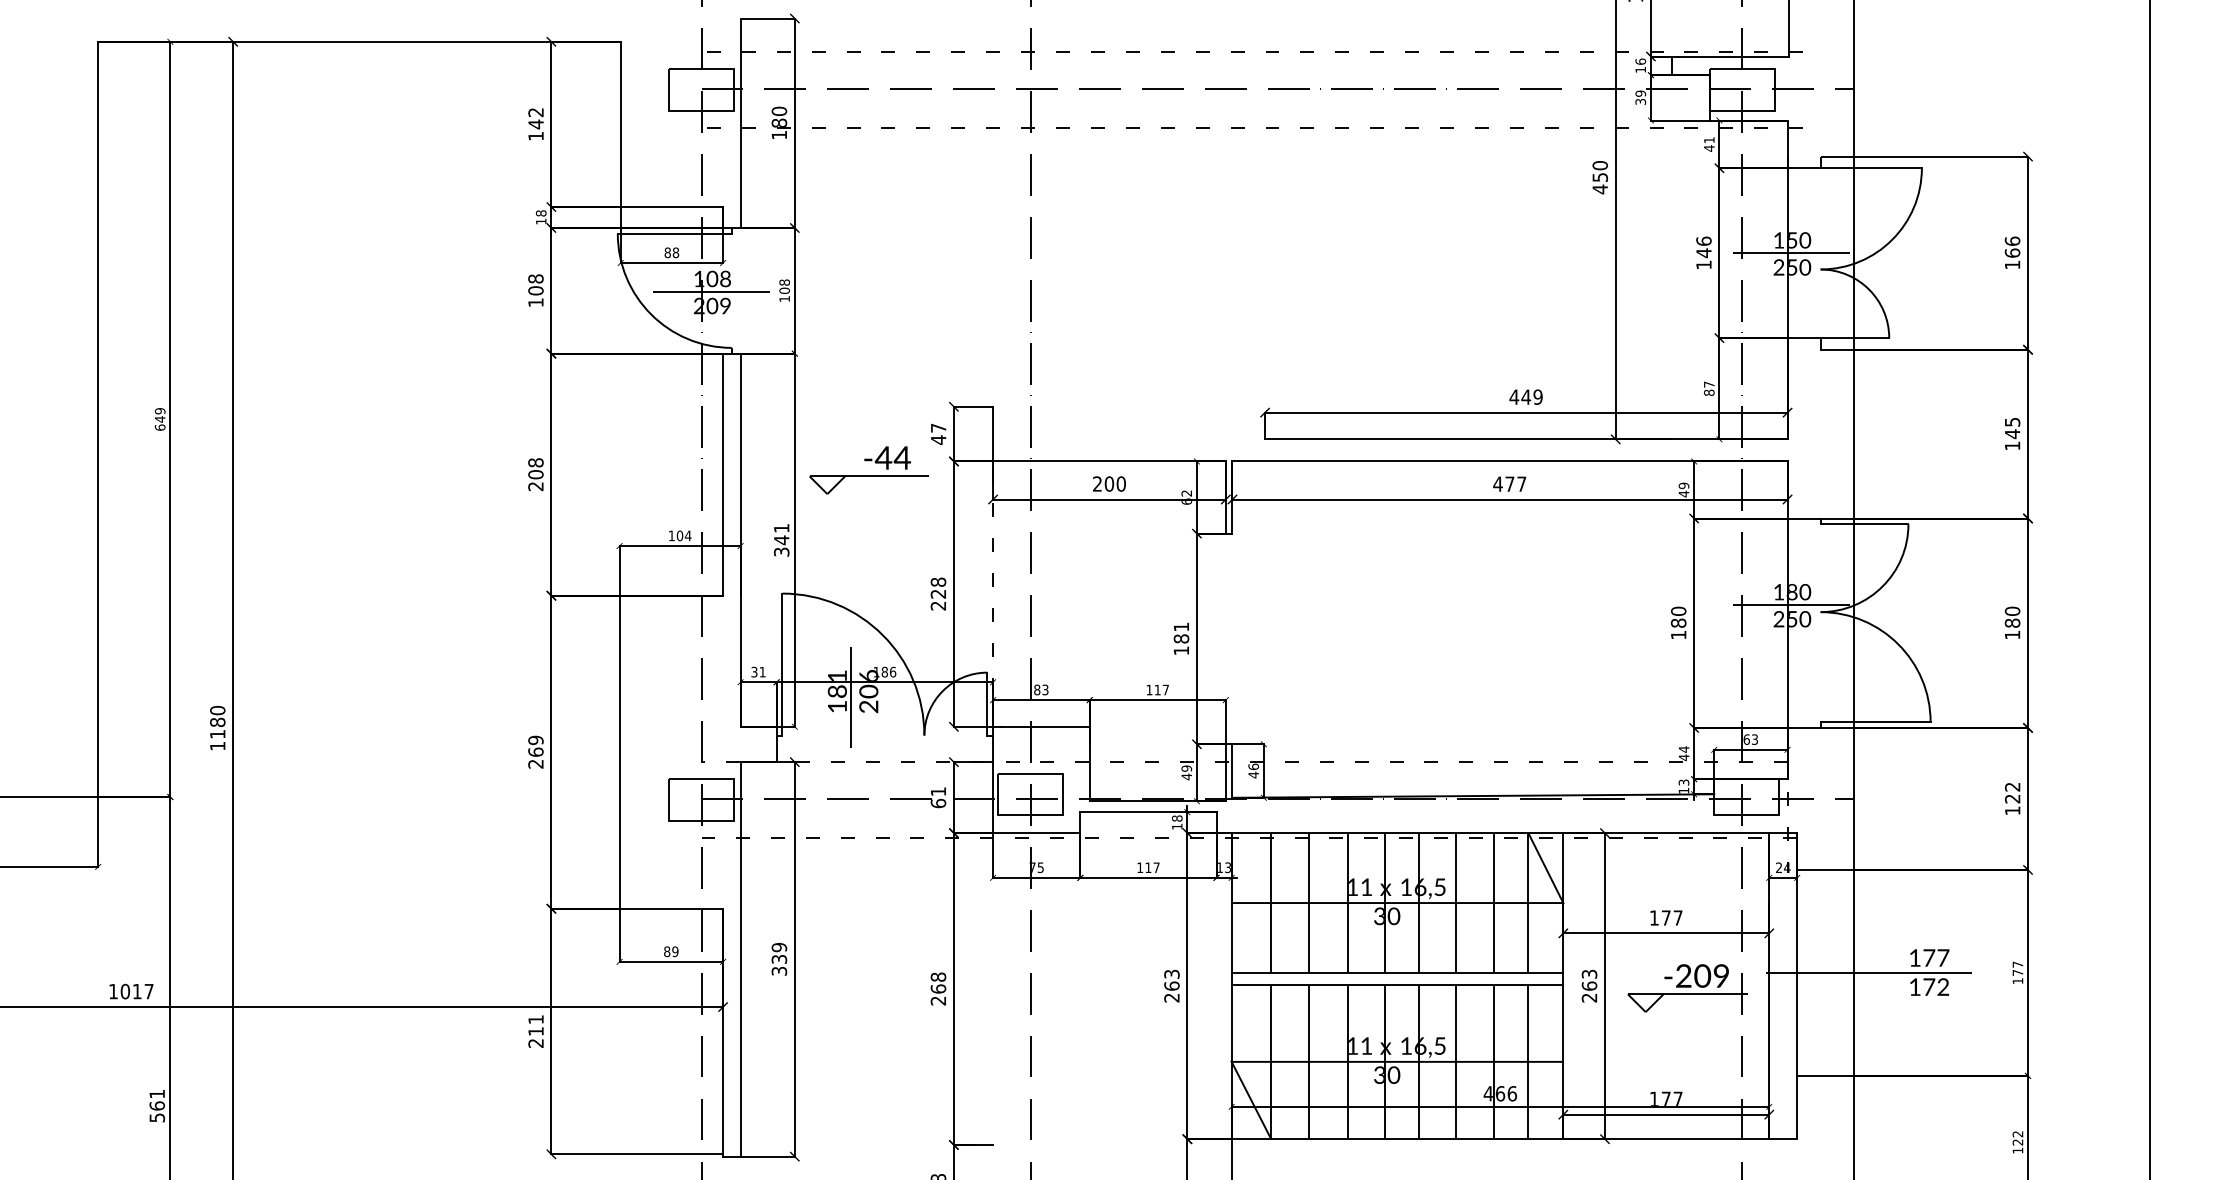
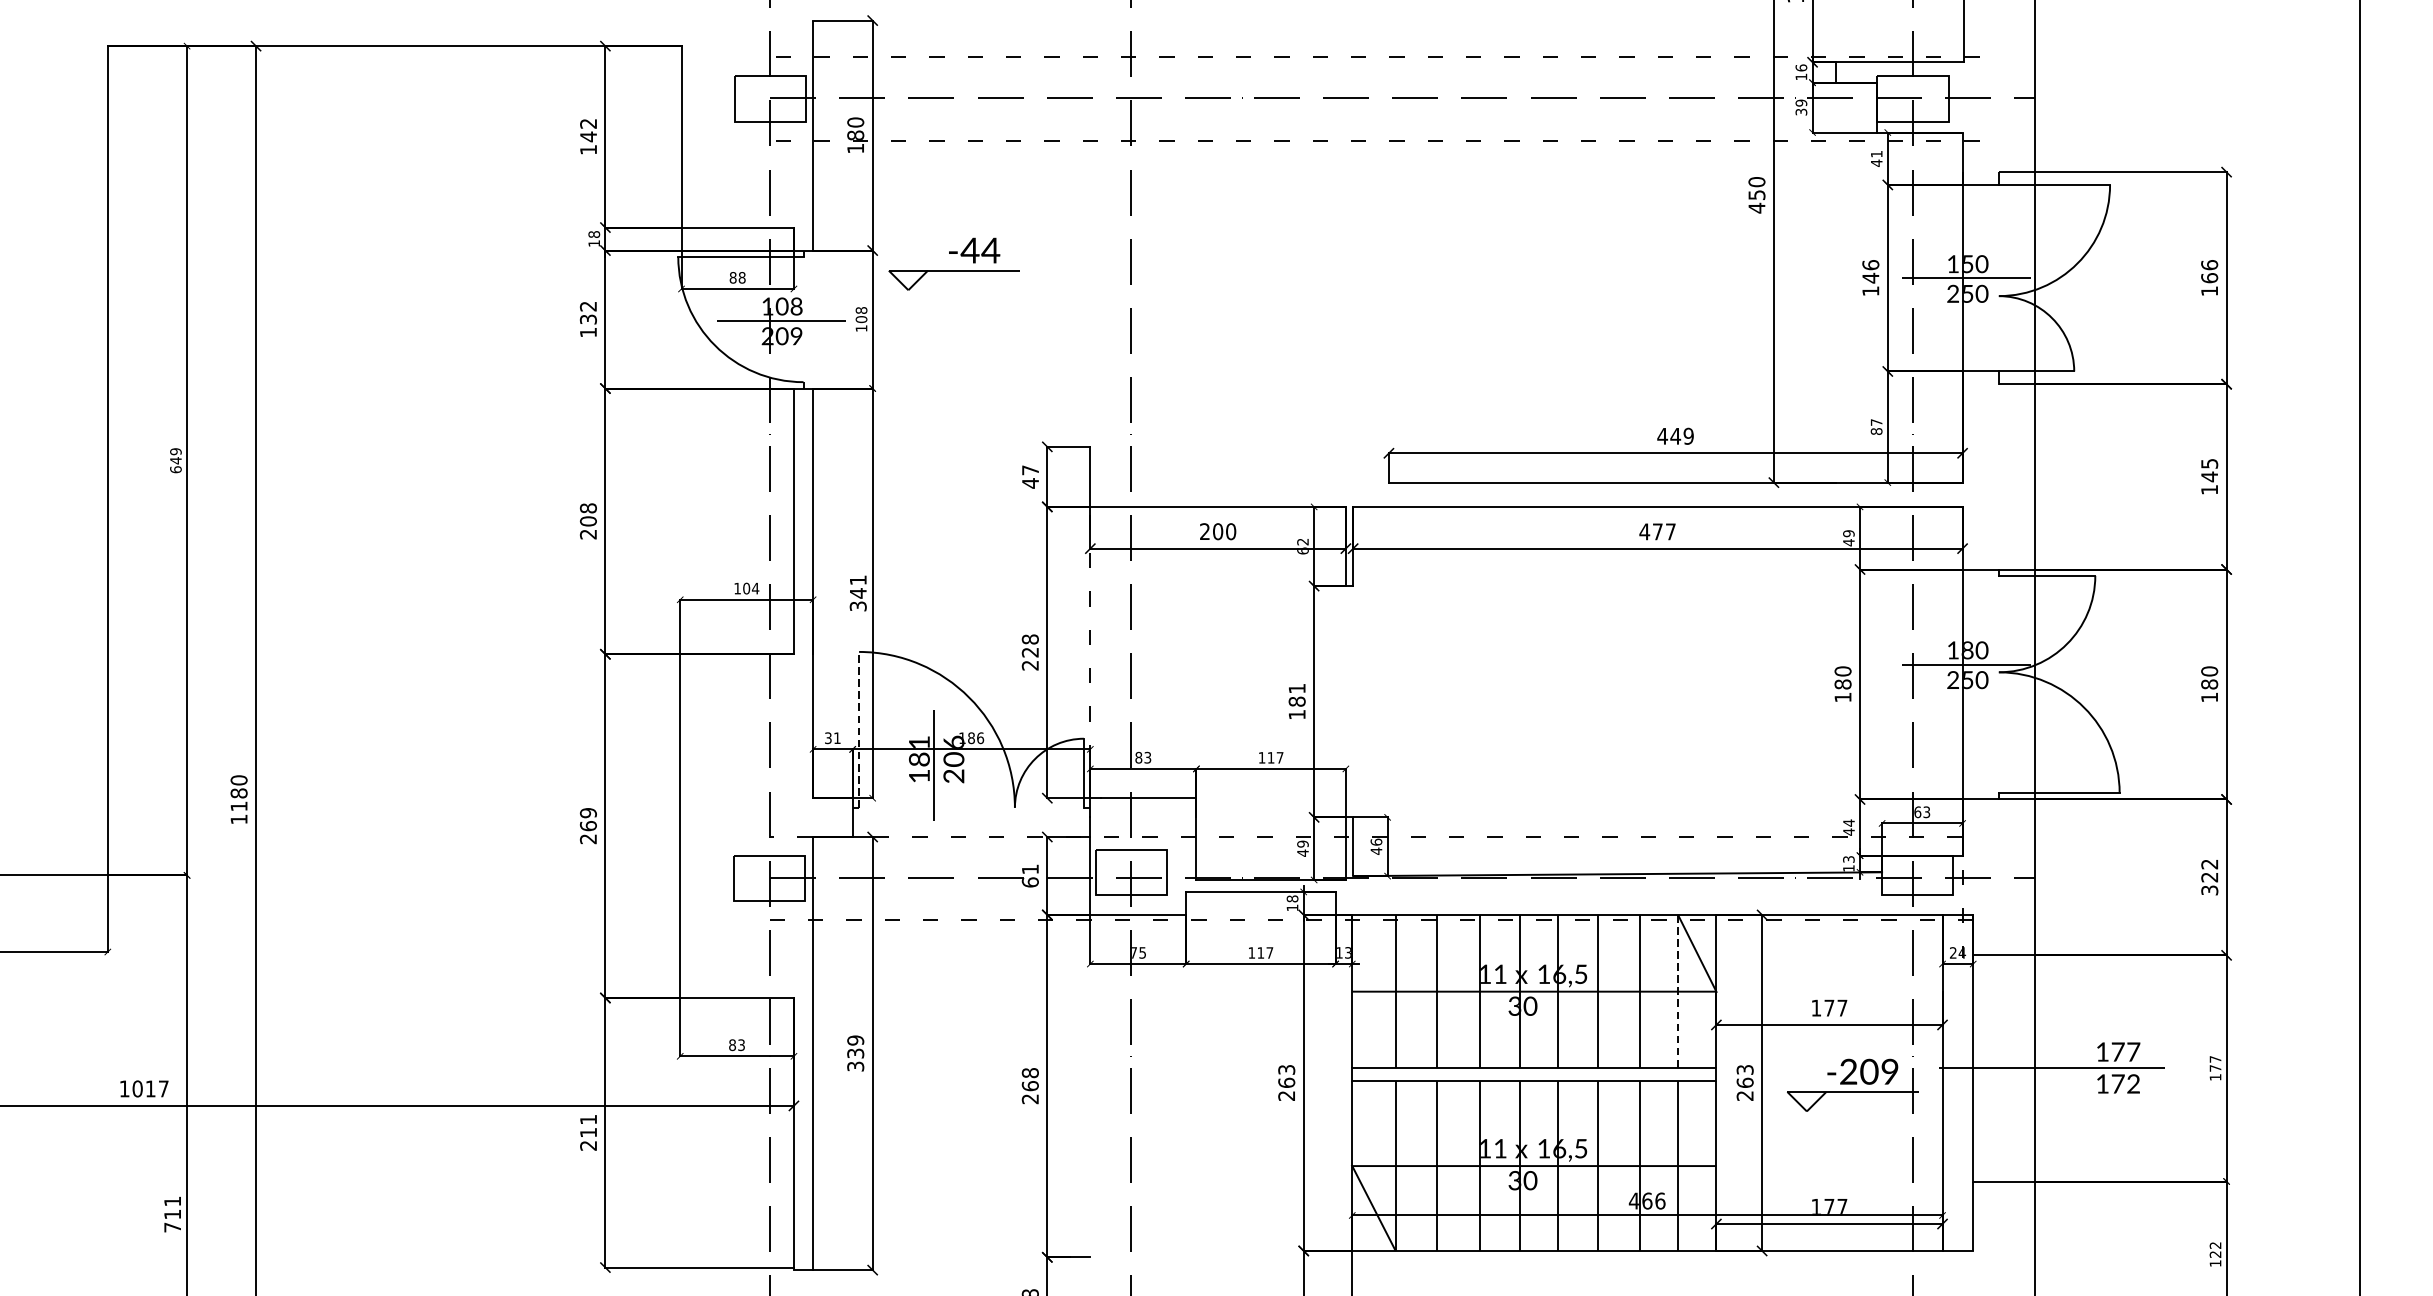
text: (535, 284) -> (587, 312), 108 -> 132
part: (868, 470) -> (953, 264), moved
line: (782, 664) -> (859, 729), solid -> dashed
text: (2012, 810) -> (2209, 890), 122 -> 322
line: (1528, 903) -> (1678, 992), solid -> dashed
text: (675, 951) -> (741, 1044), 89 -> 83
text: (157, 1111) -> (172, 1220), 561 -> 711

